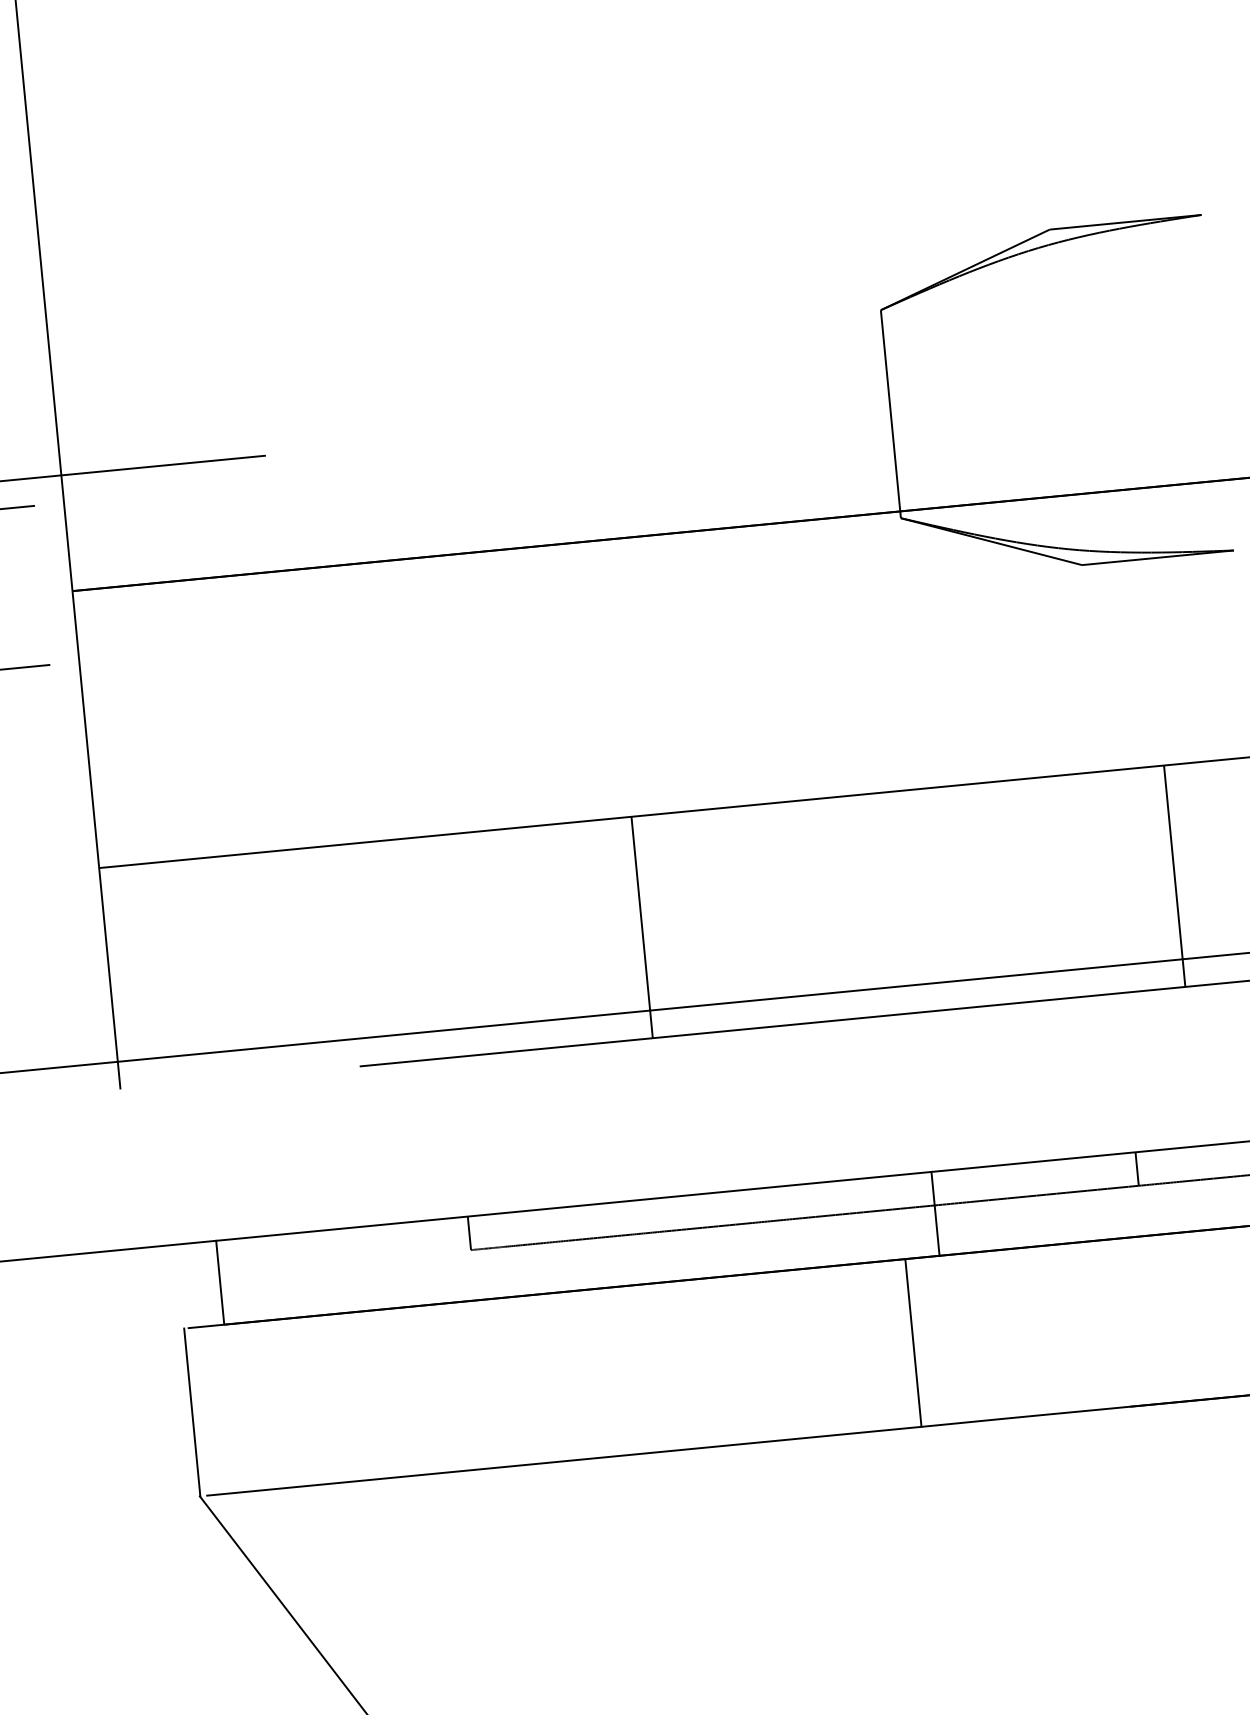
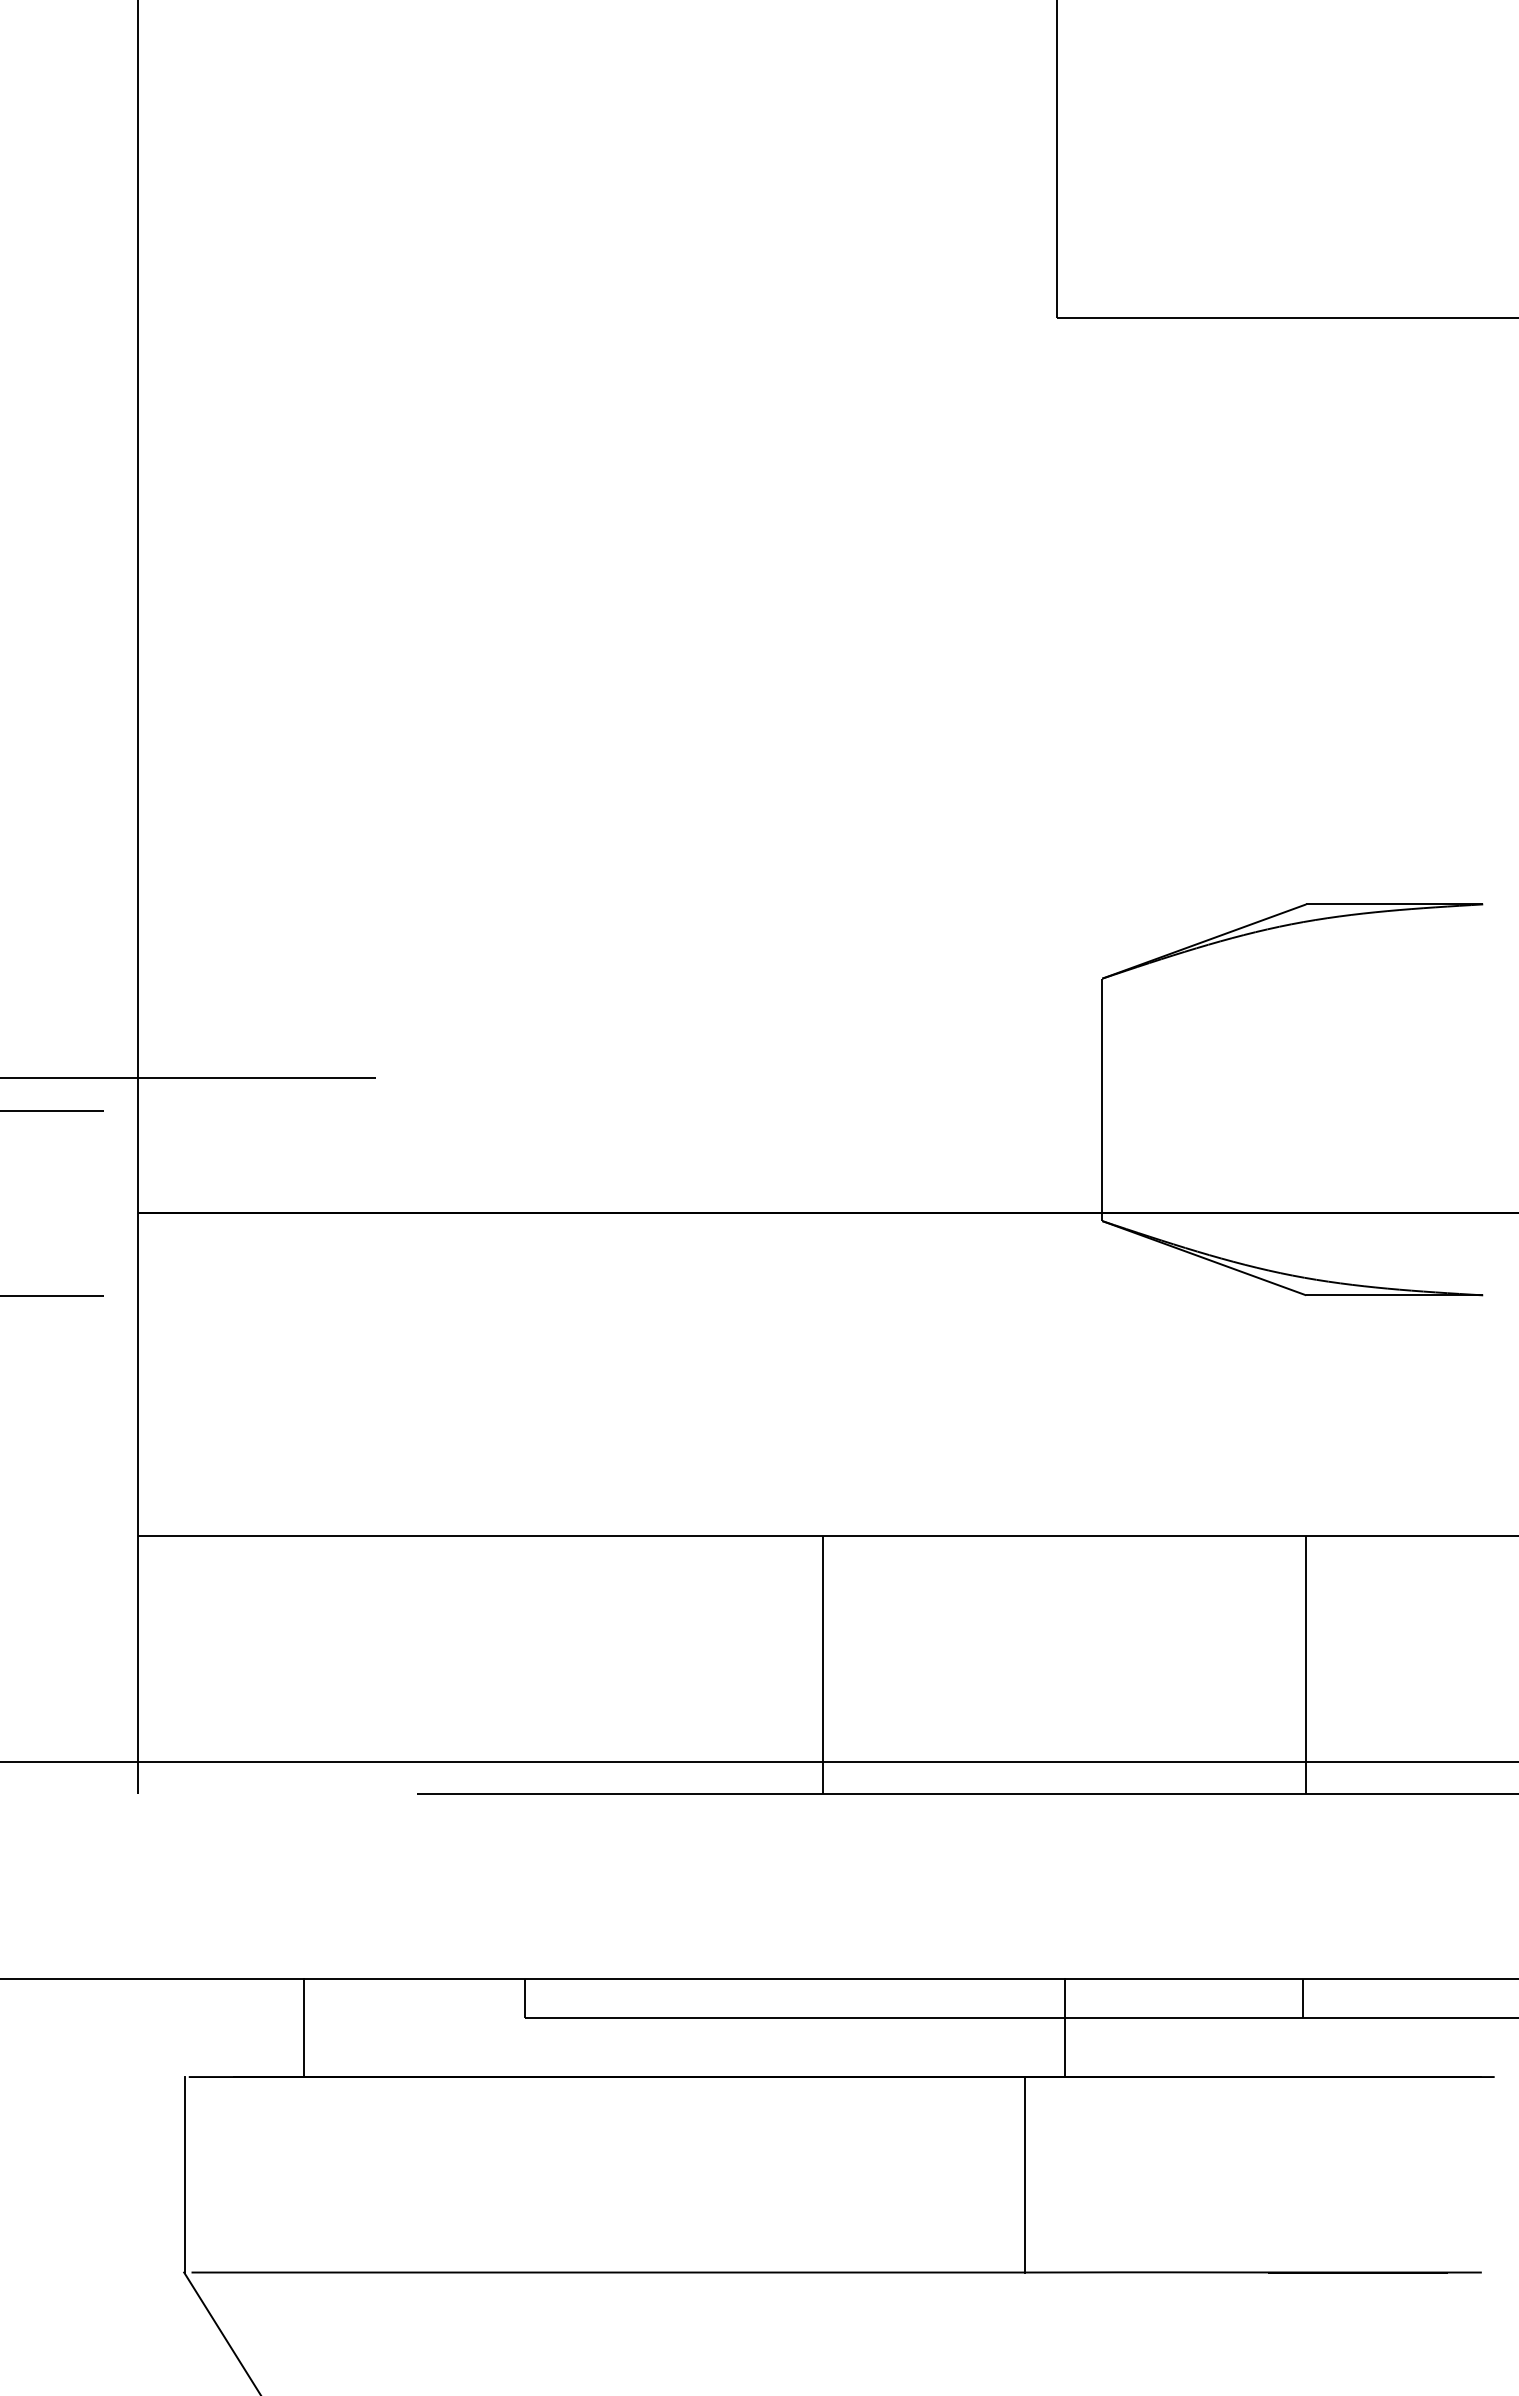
line: (1174, 875) -> (1305, 1664), moved
line: (642, 927) -> (823, 1664), moved
line: (220, 1283) -> (304, 2028), moved

